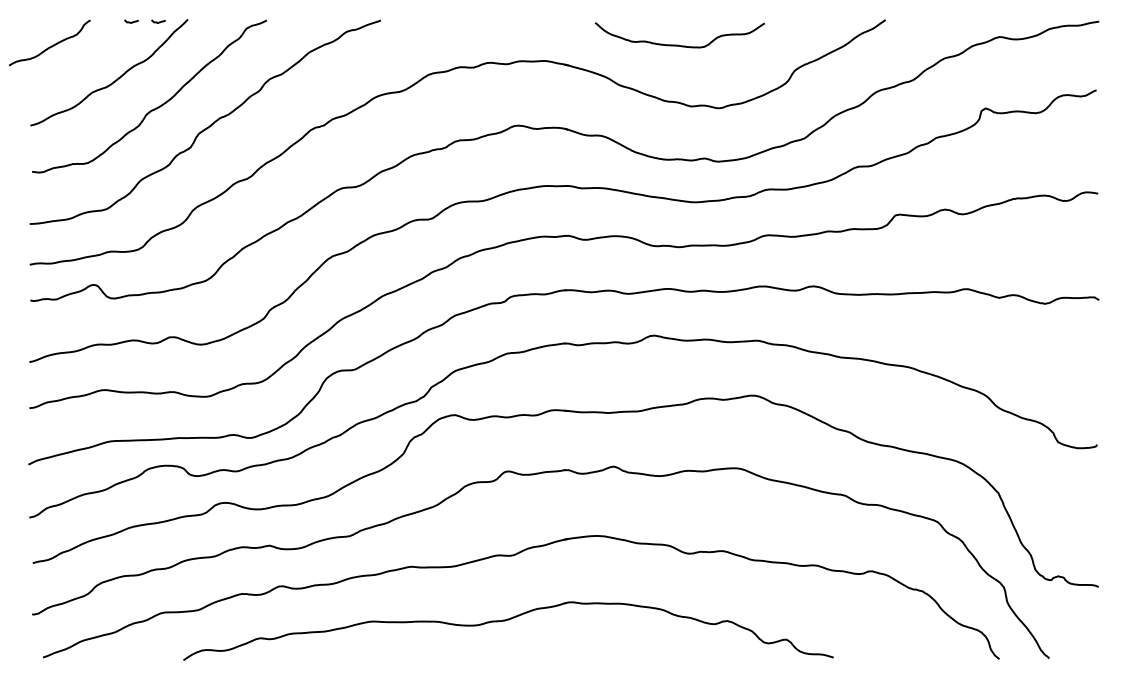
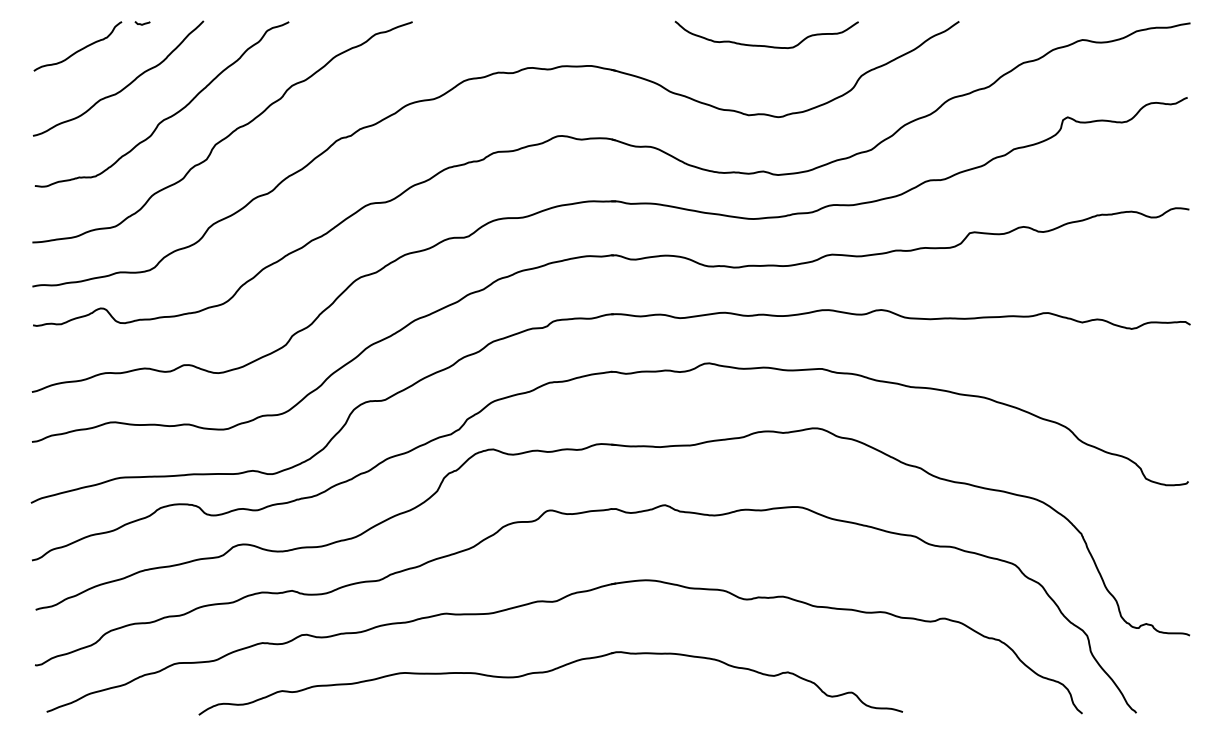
curve: (158, 21) -> (171, 23), removed
curve: (678, 44) -> (765, 44), moved
curve: (51, 45) -> (79, 49), moved

